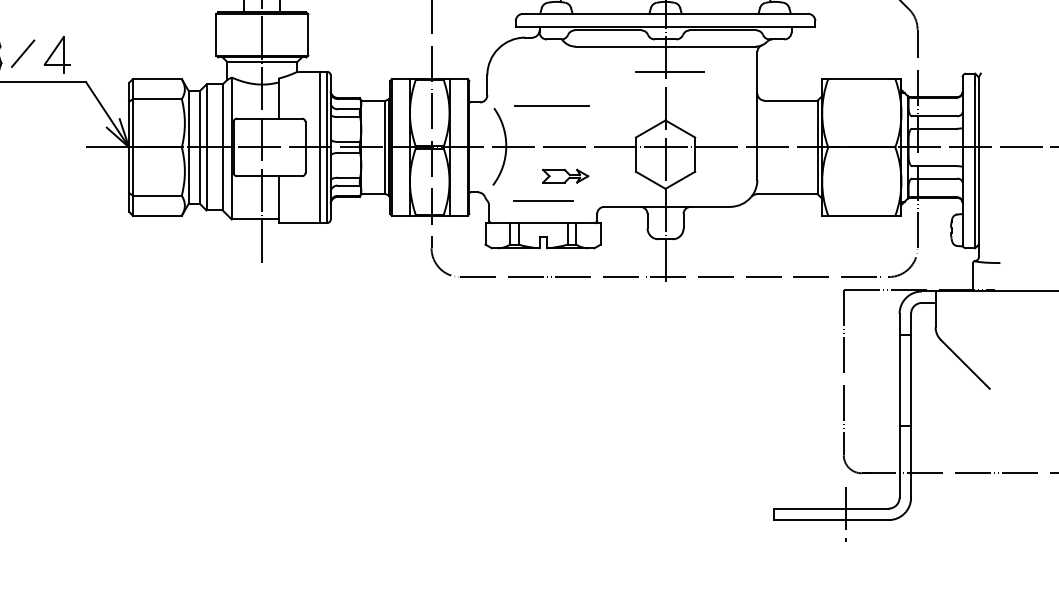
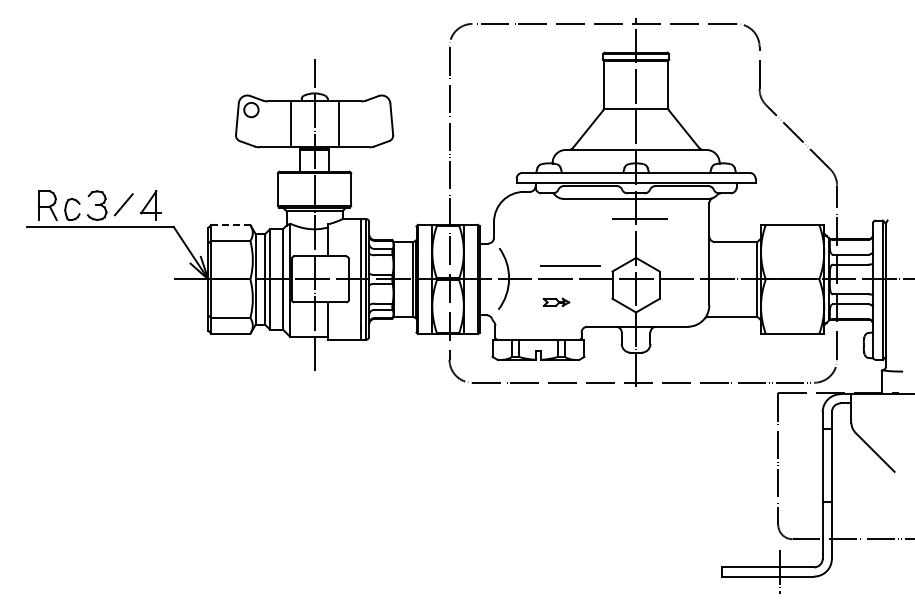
line: (156, 79) -> (230, 225), solid -> dashed
line: (551, 106) -> (570, 265), moved
part: (565, 176) -> (556, 302), size x0.7
line: (543, 200) -> (538, 321), removed

